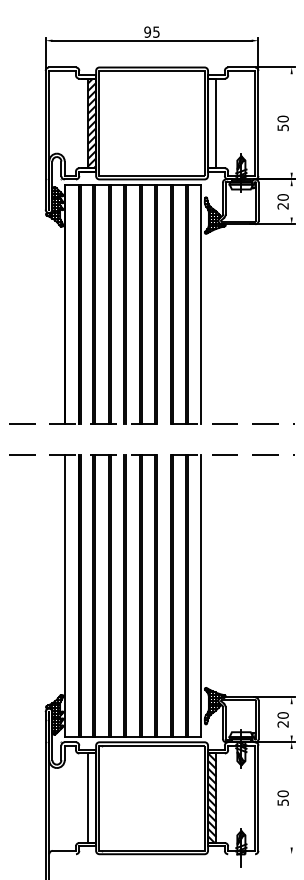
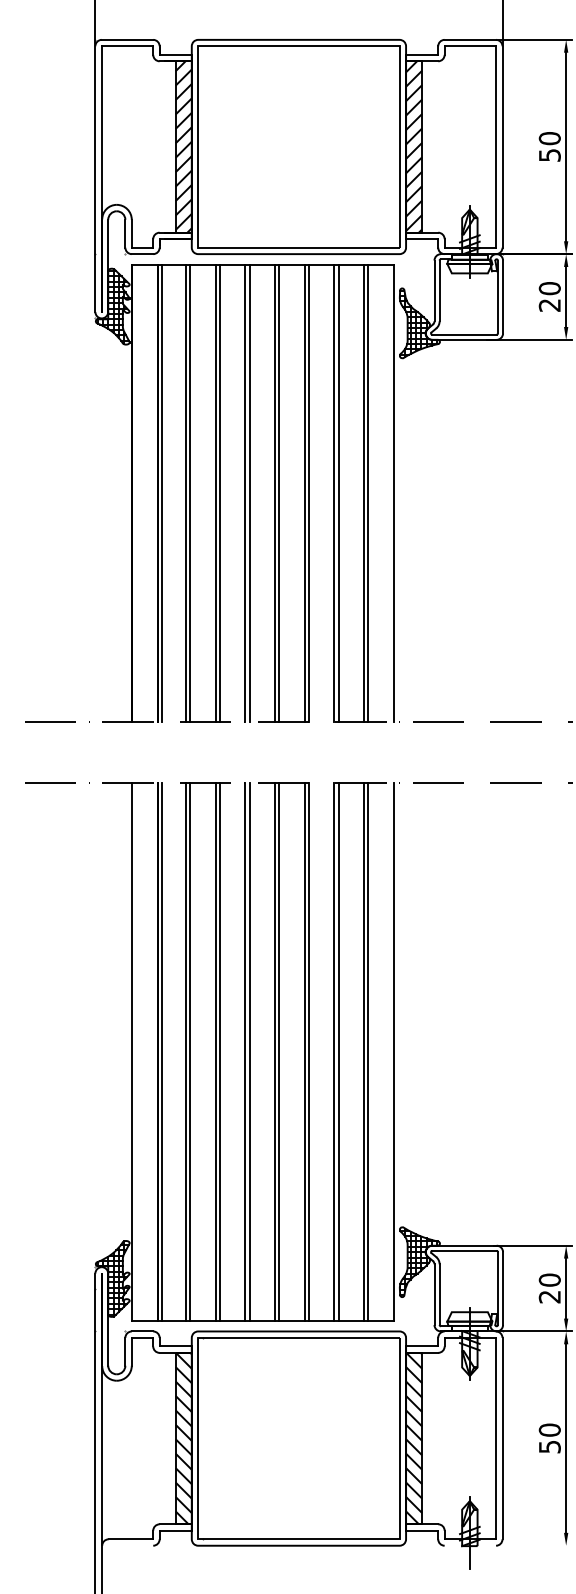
hatch: (212, 123) -> (414, 147), added
line: (291, 123) -> (565, 147), added
line: (291, 201) -> (565, 296), added
line: (291, 719) -> (565, 1287), added
hatch: (91, 798) -> (182, 1439), added
line: (291, 798) -> (565, 1439), added

